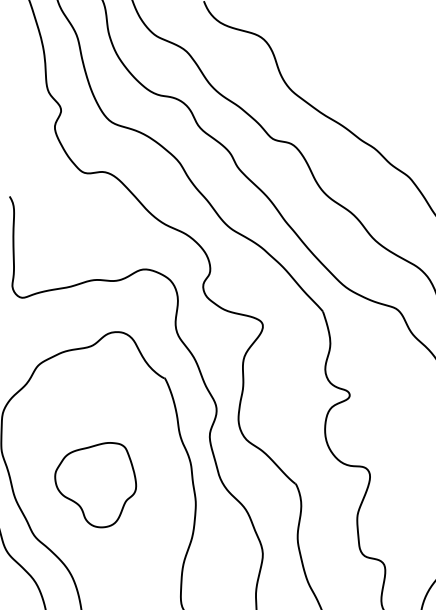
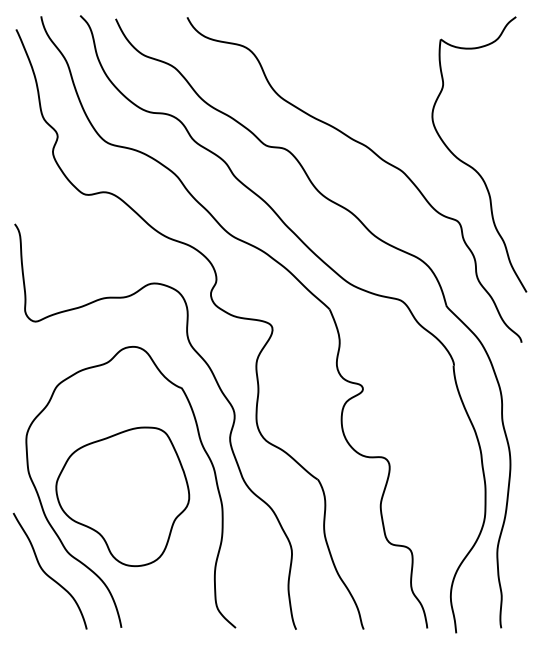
part: (95, 483) -> (122, 496), size x1.67

